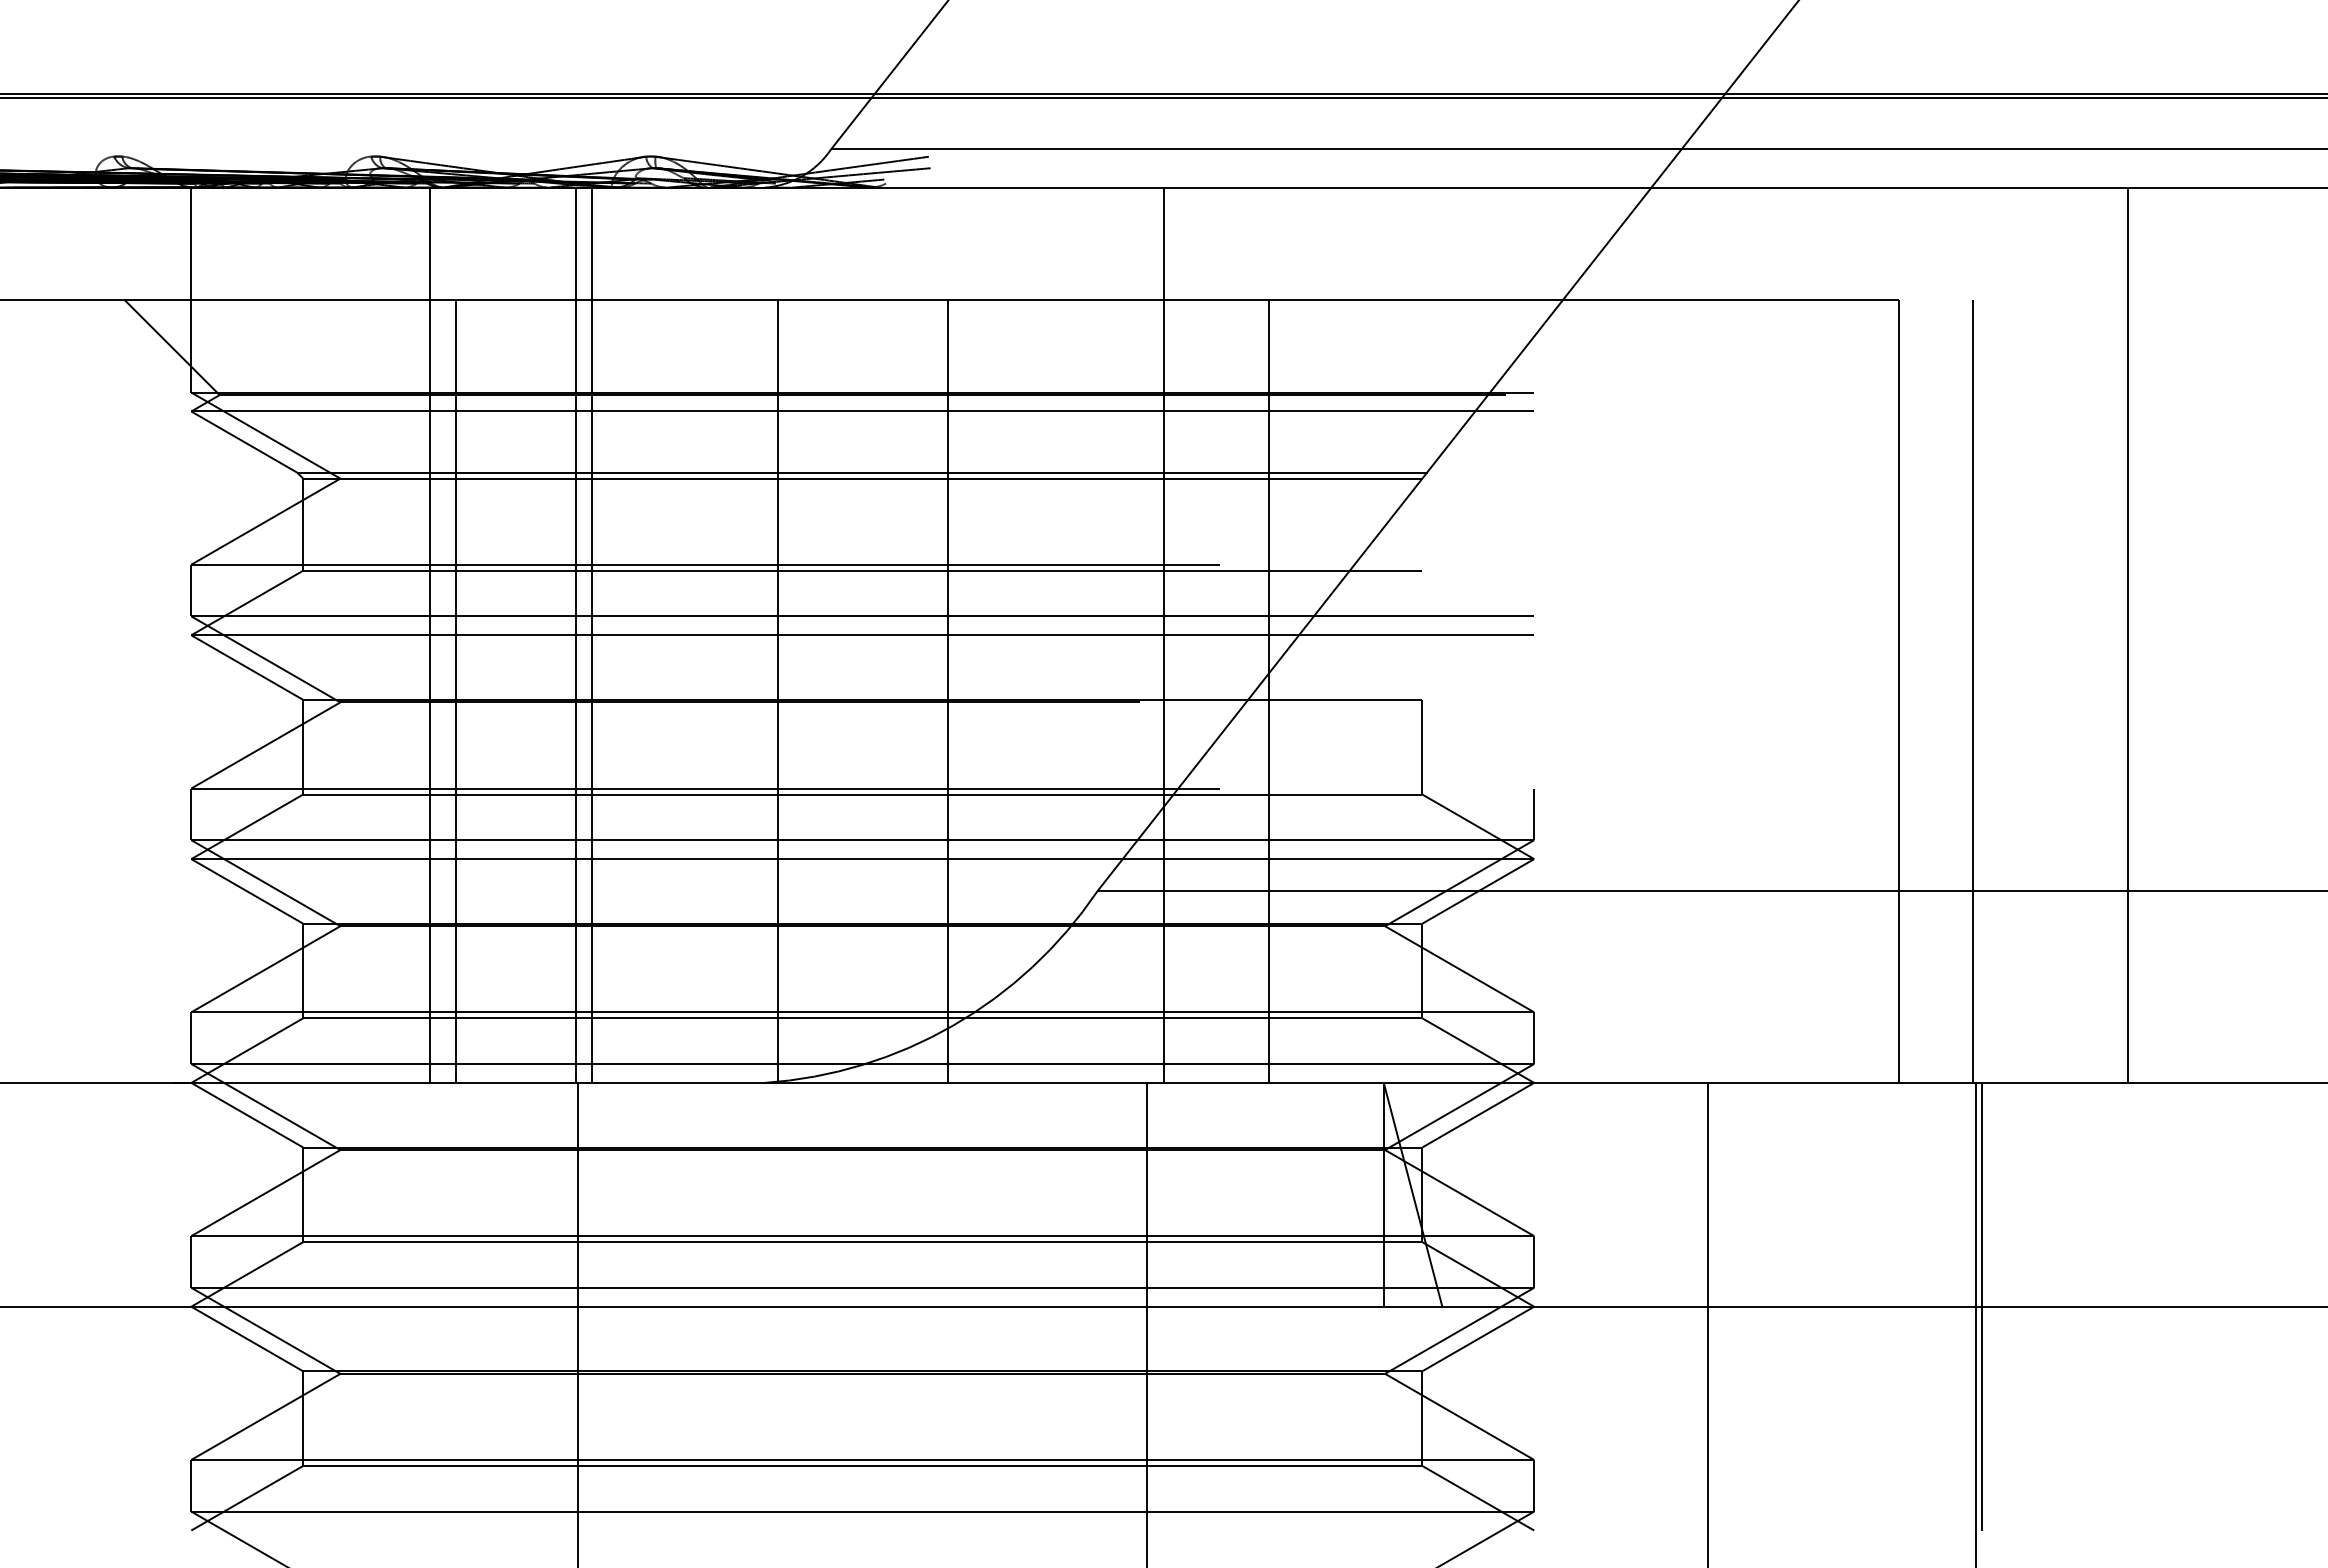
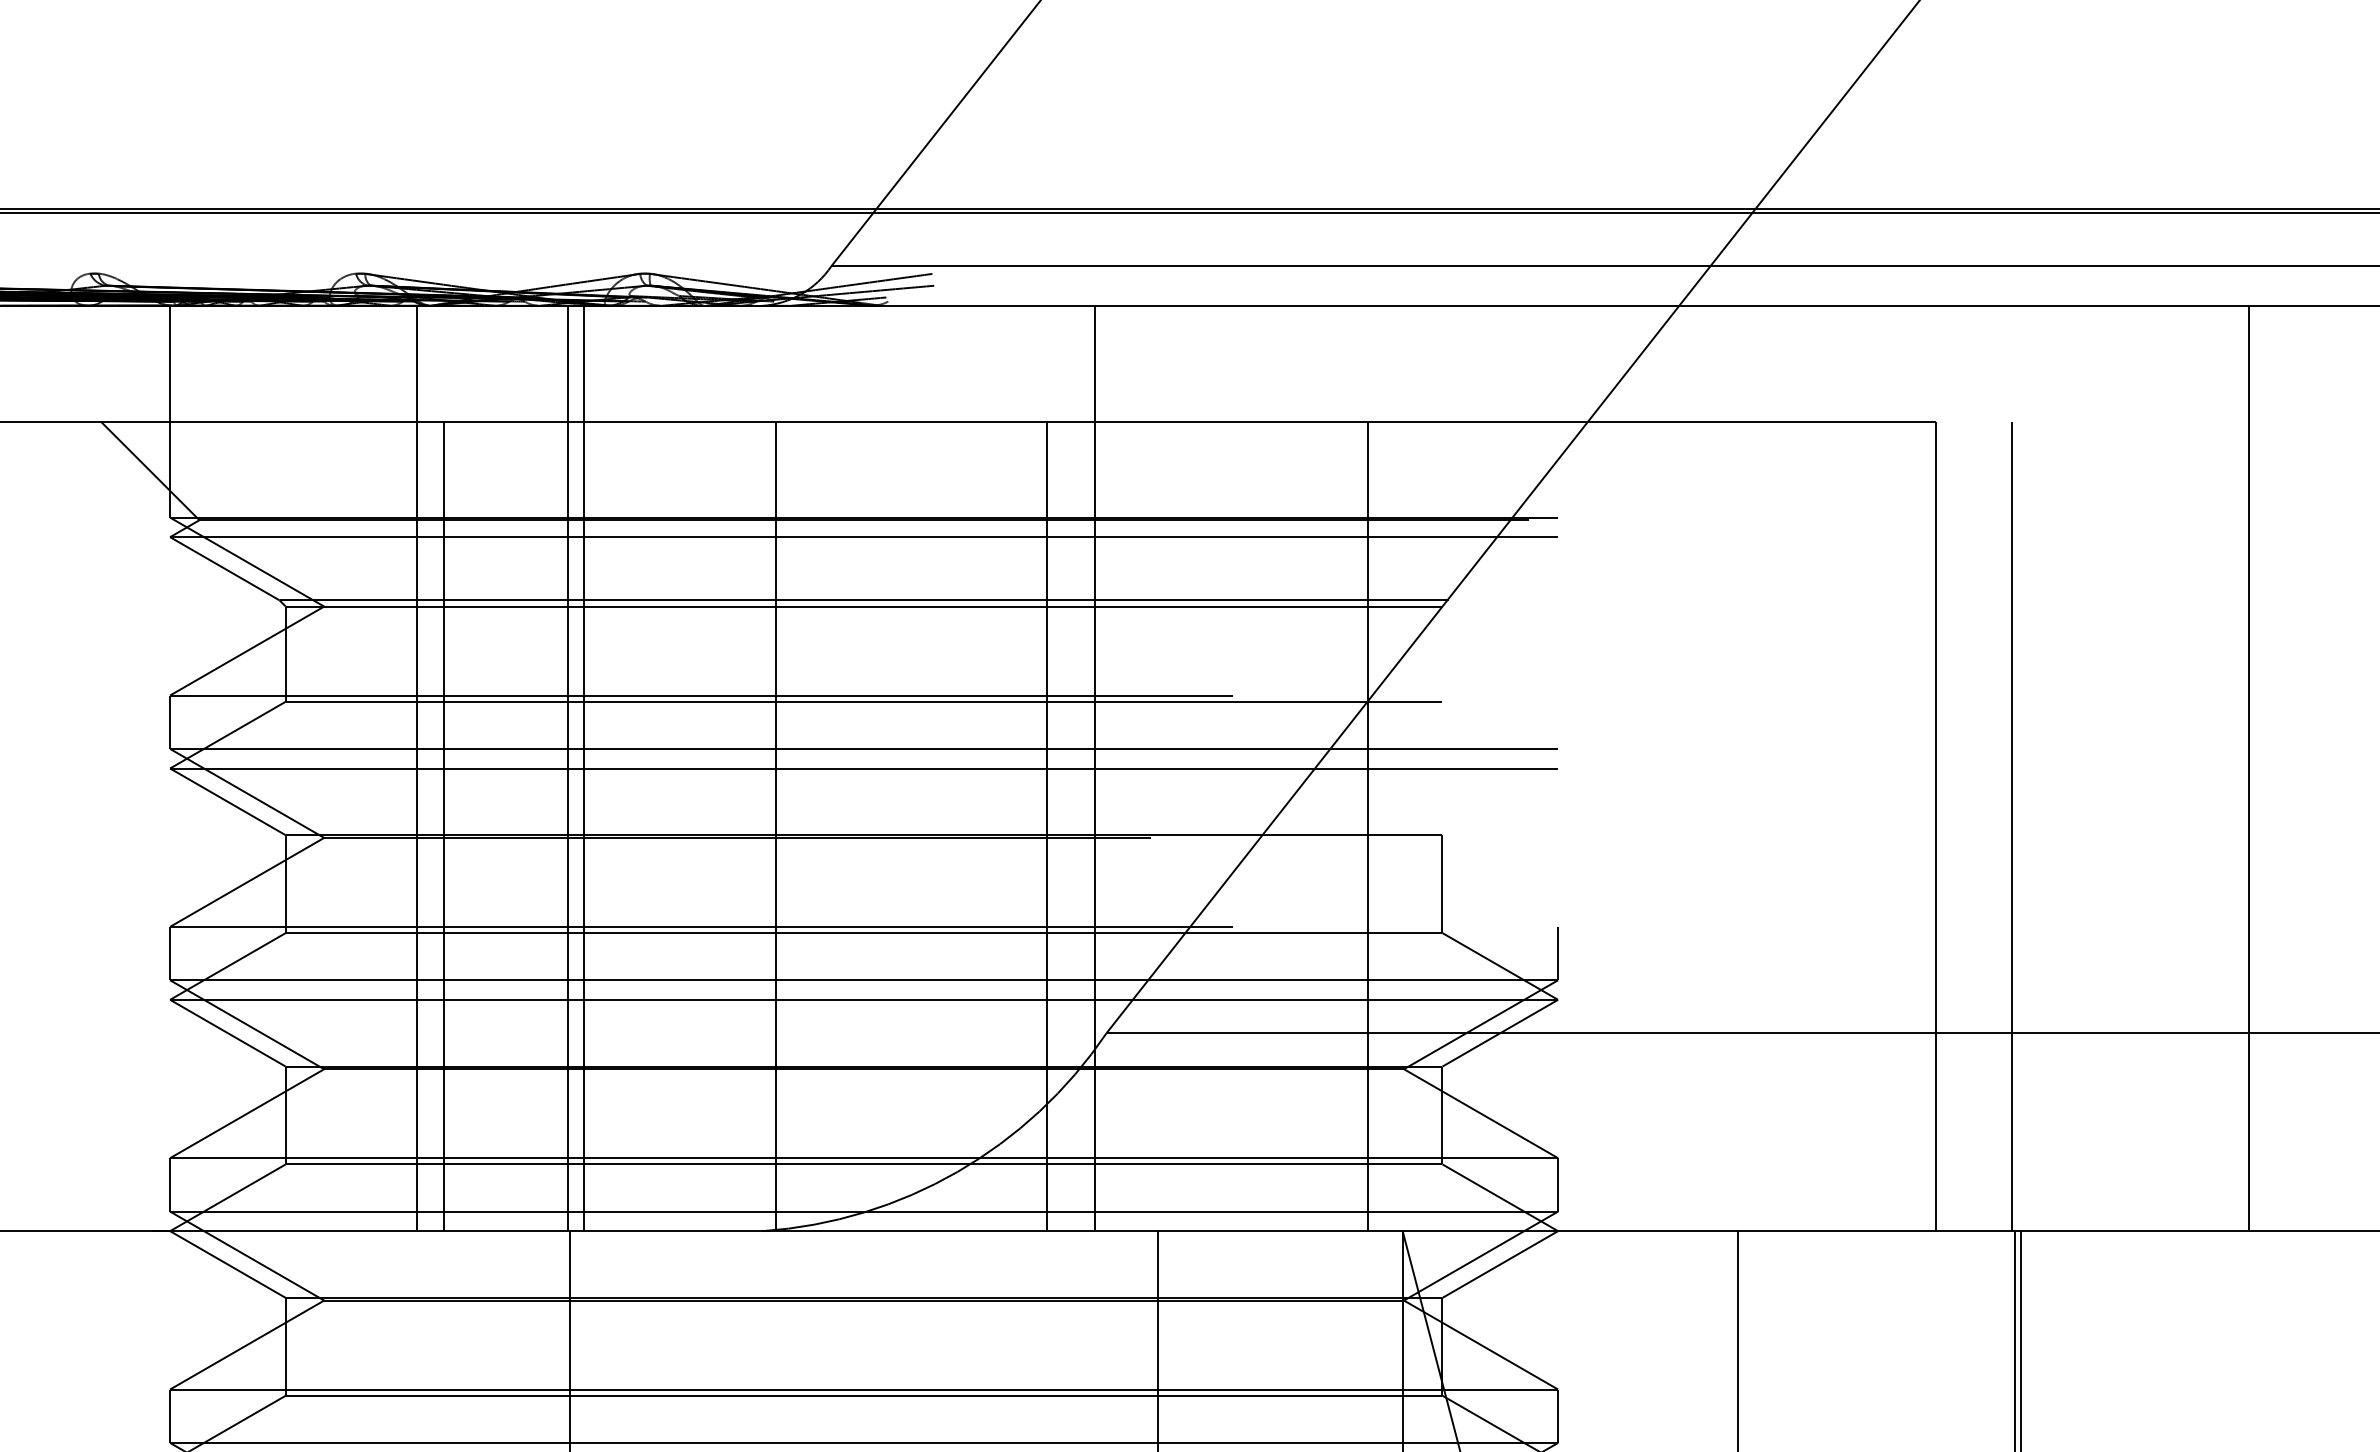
line: (1164, 634) -> (1095, 767), moved
line: (2127, 634) -> (2248, 767), moved
line: (947, 690) -> (1046, 825), moved
line: (1269, 690) -> (1368, 825), moved

